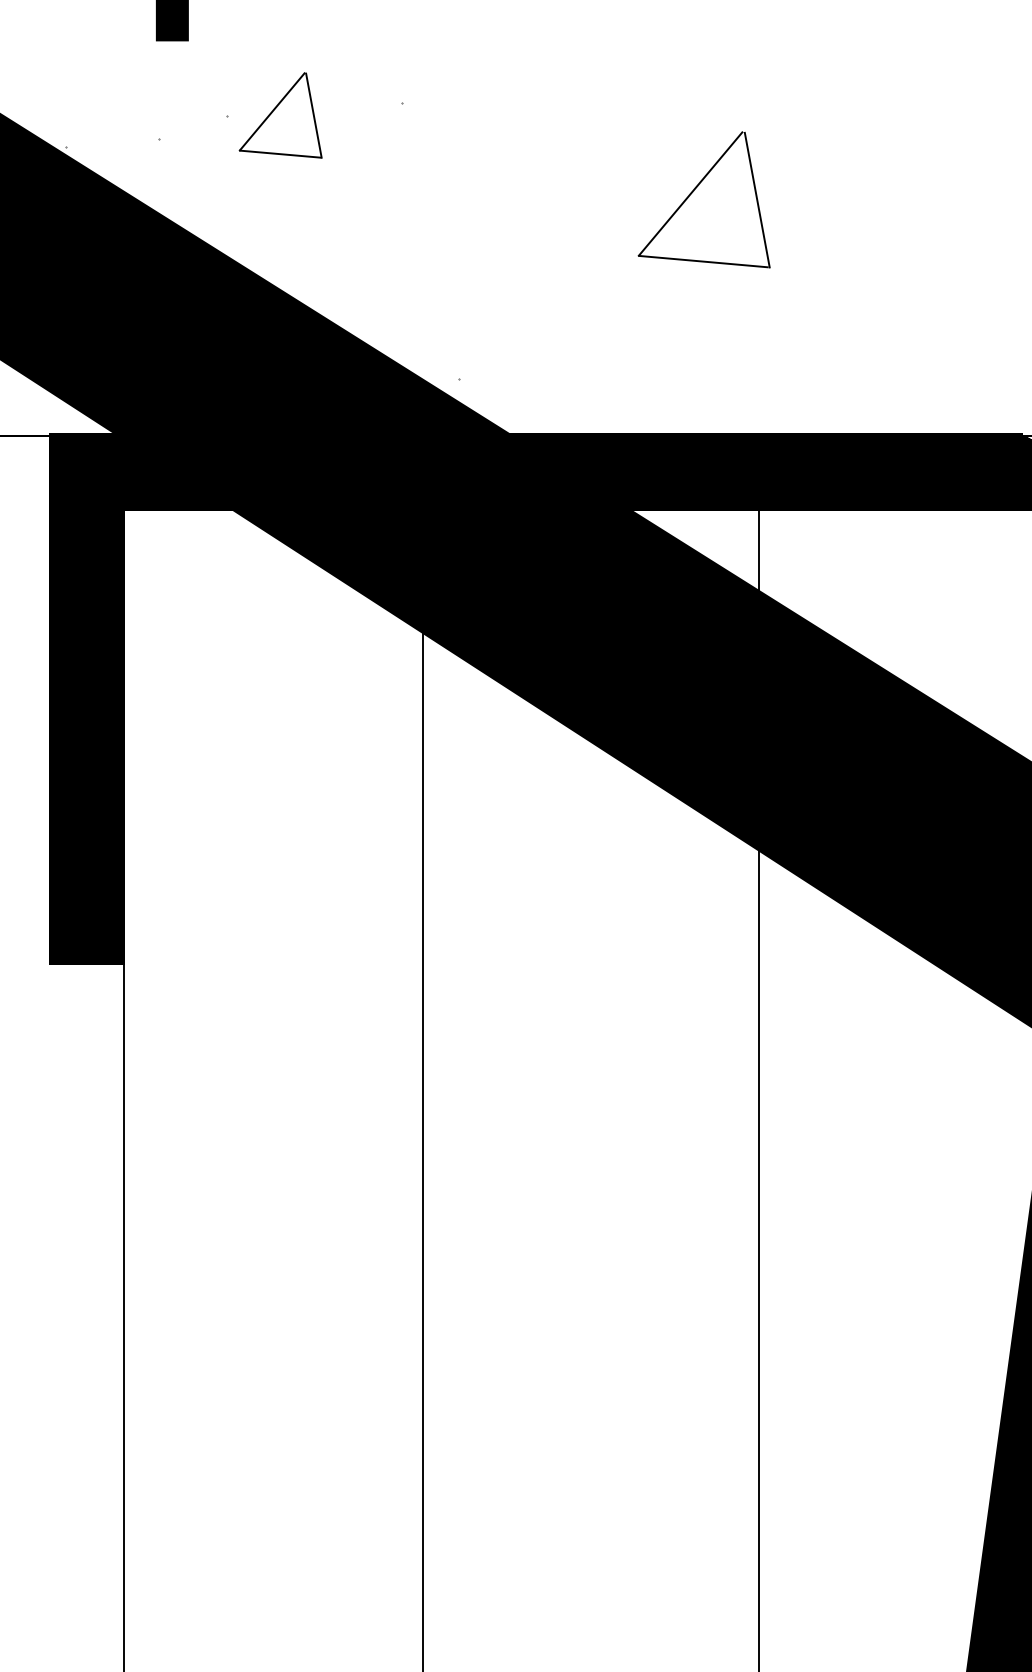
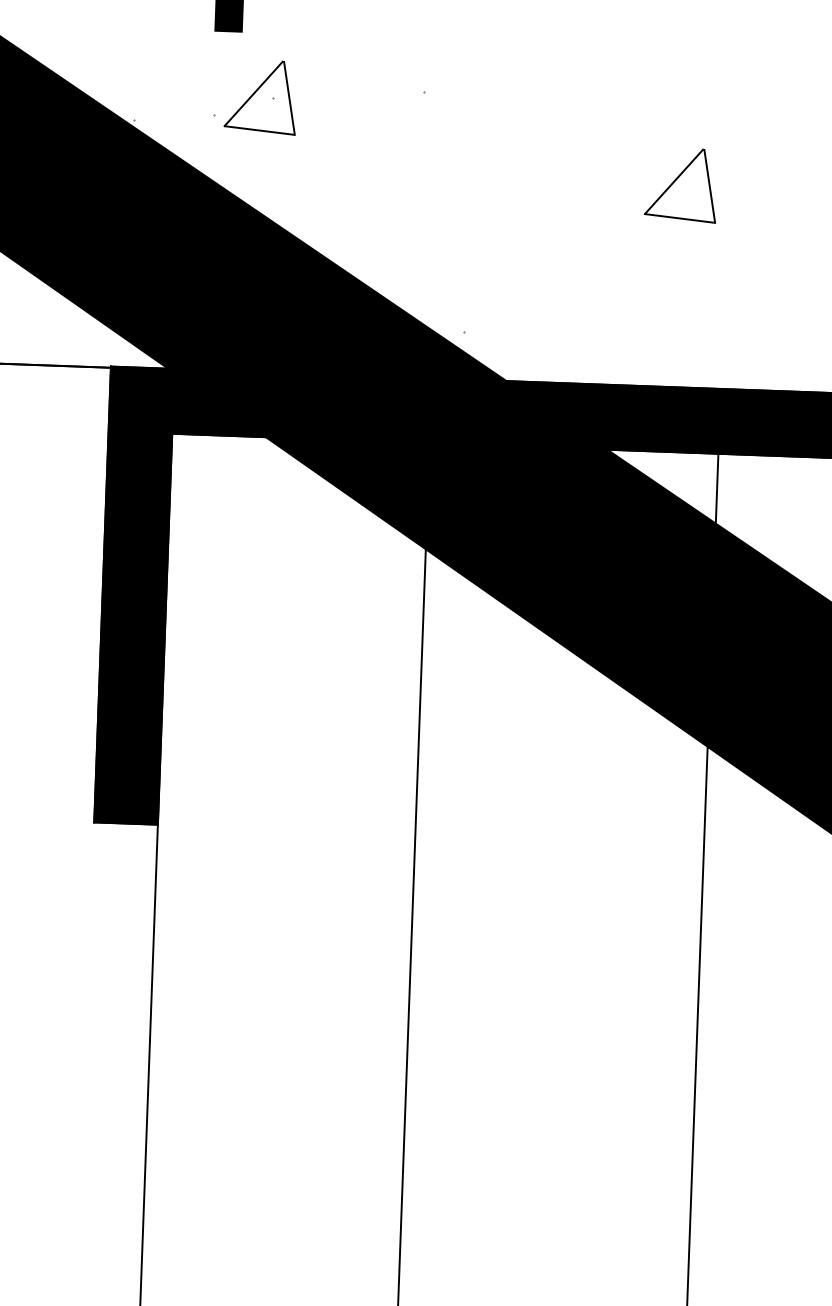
part: (280, 115) -> (260, 97), moved
part: (704, 199) -> (681, 185), size x0.62

